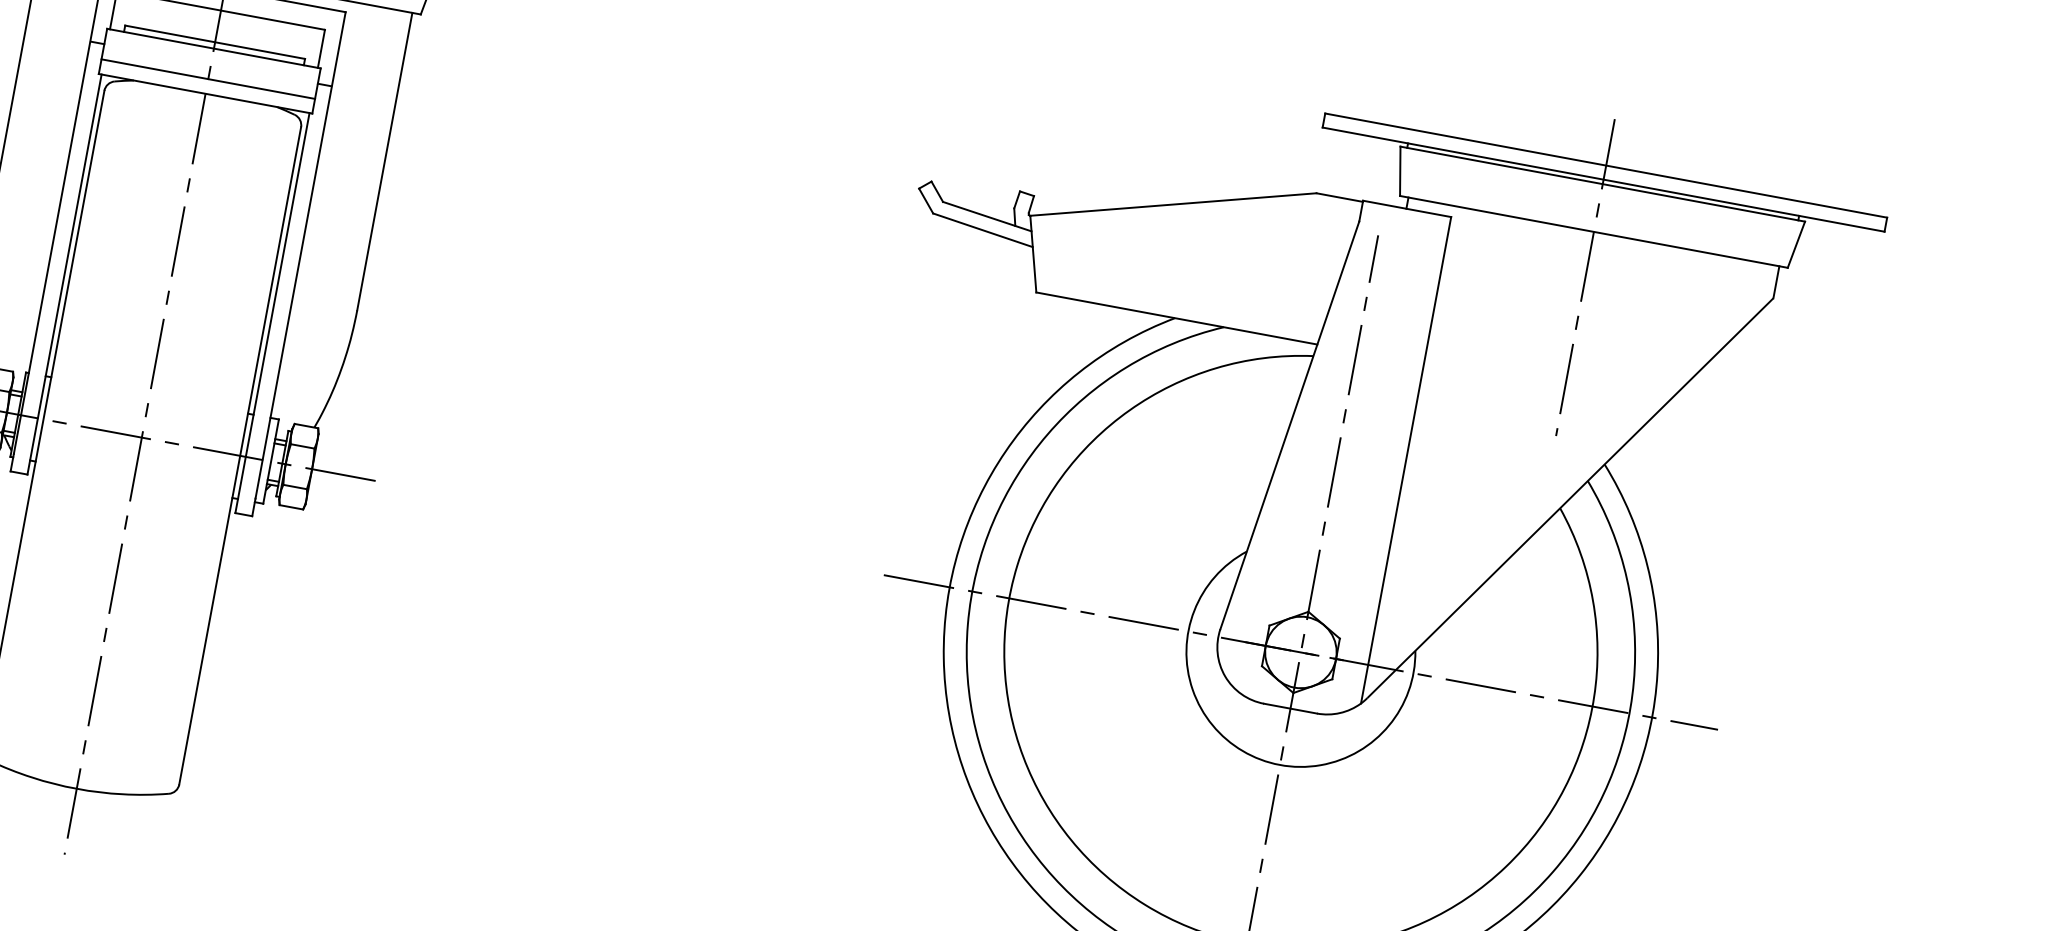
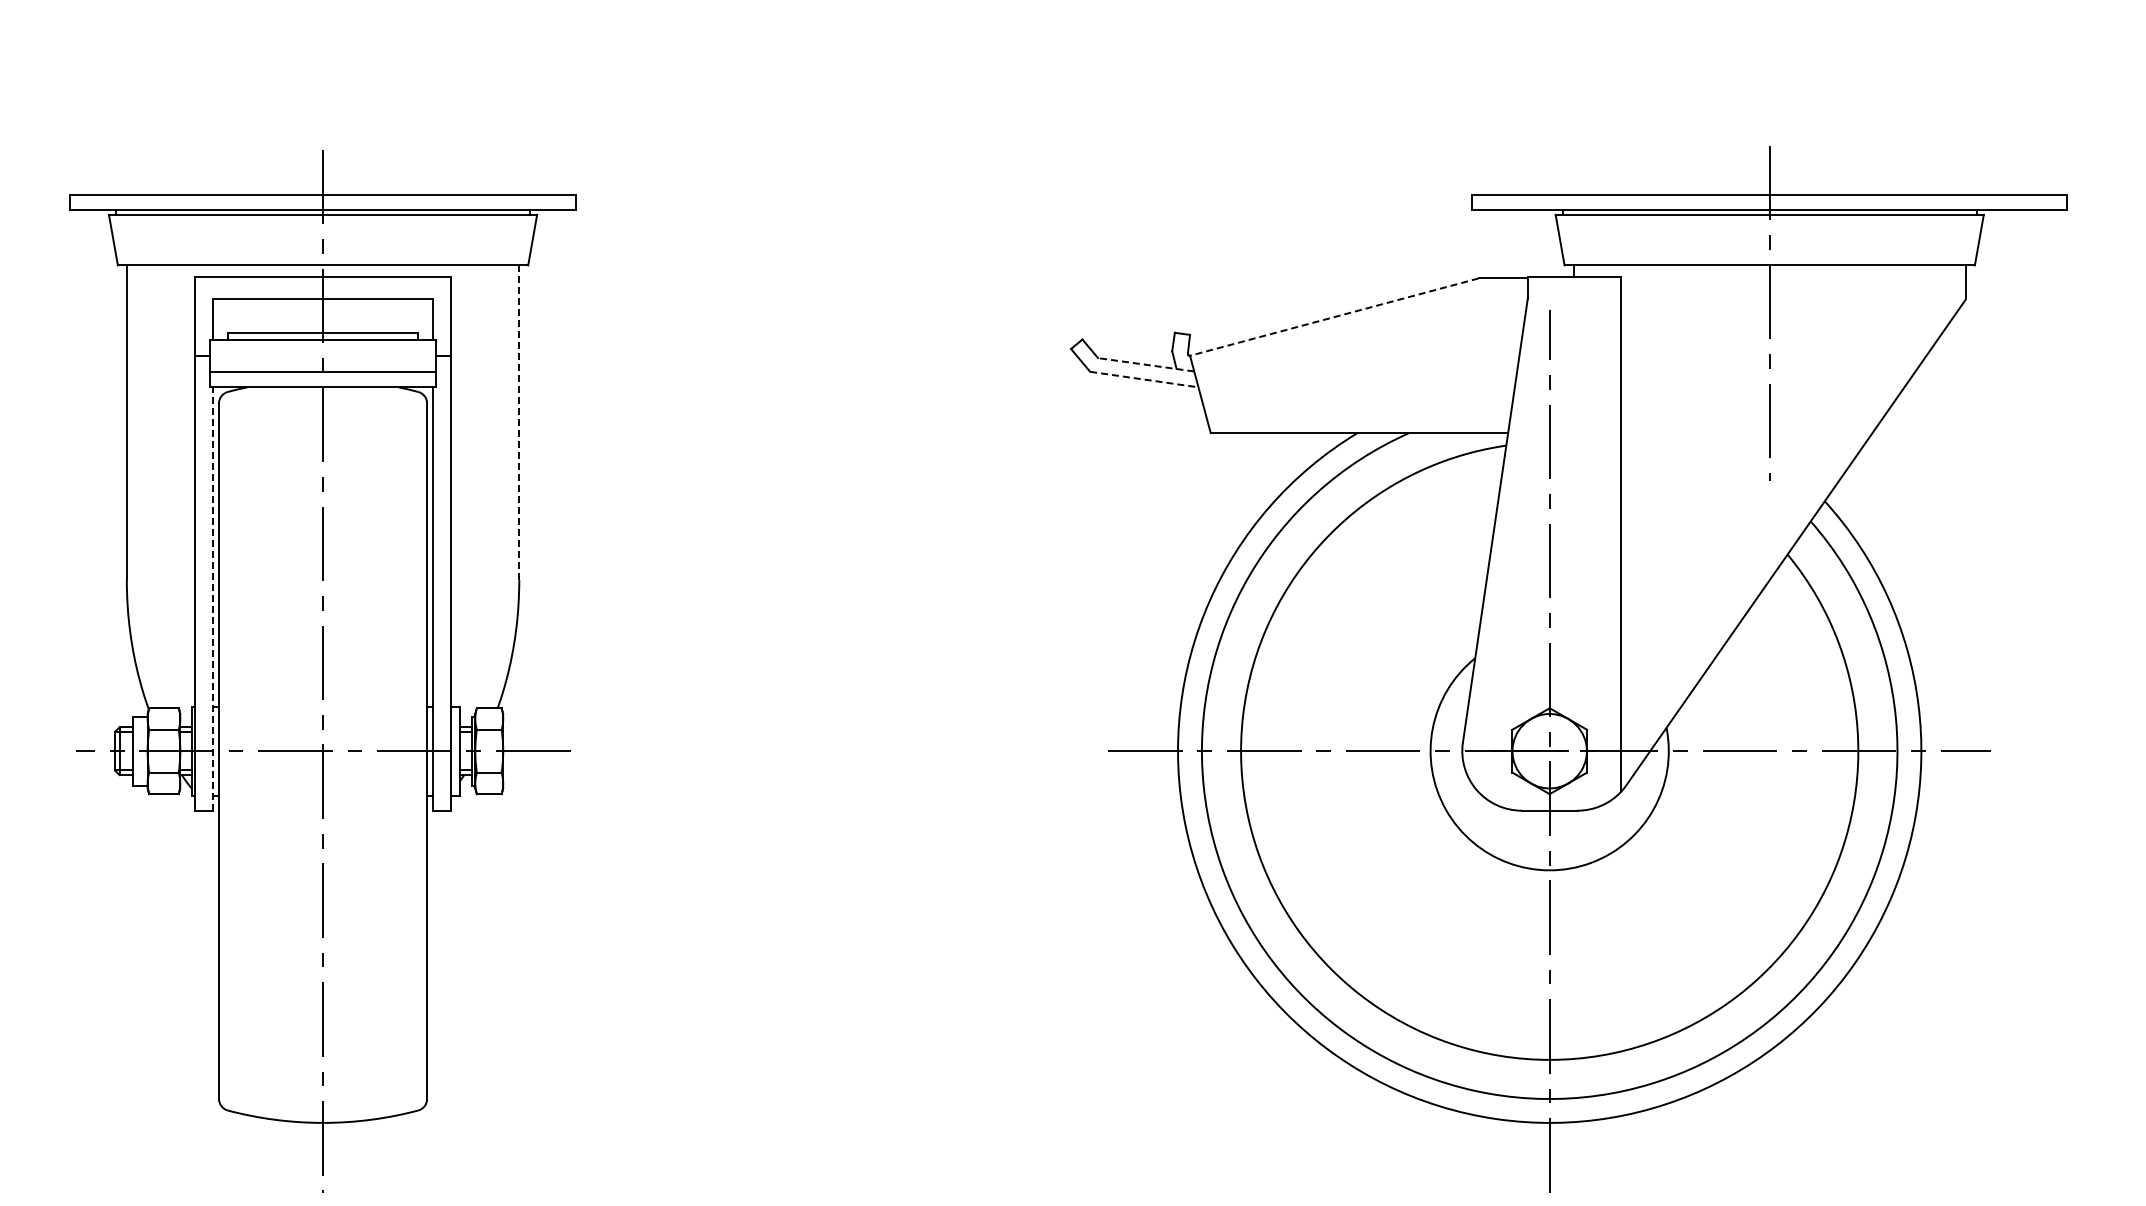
line: (385, 161) -> (519, 422), solid -> dashed
line: (1172, 204) -> (1333, 317), solid -> dashed
line: (987, 216) -> (1146, 364), solid -> dashed
line: (983, 230) -> (1144, 379), solid -> dashed
line: (64, 275) -> (213, 599), solid -> dashed

